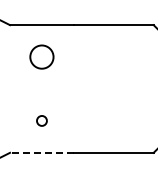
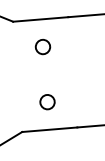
circle: (41, 56) -> (42, 46), size x0.71
circle: (41, 120) -> (47, 101), size x1.67
line: (41, 152) -> (49, 129), dashed -> solid

